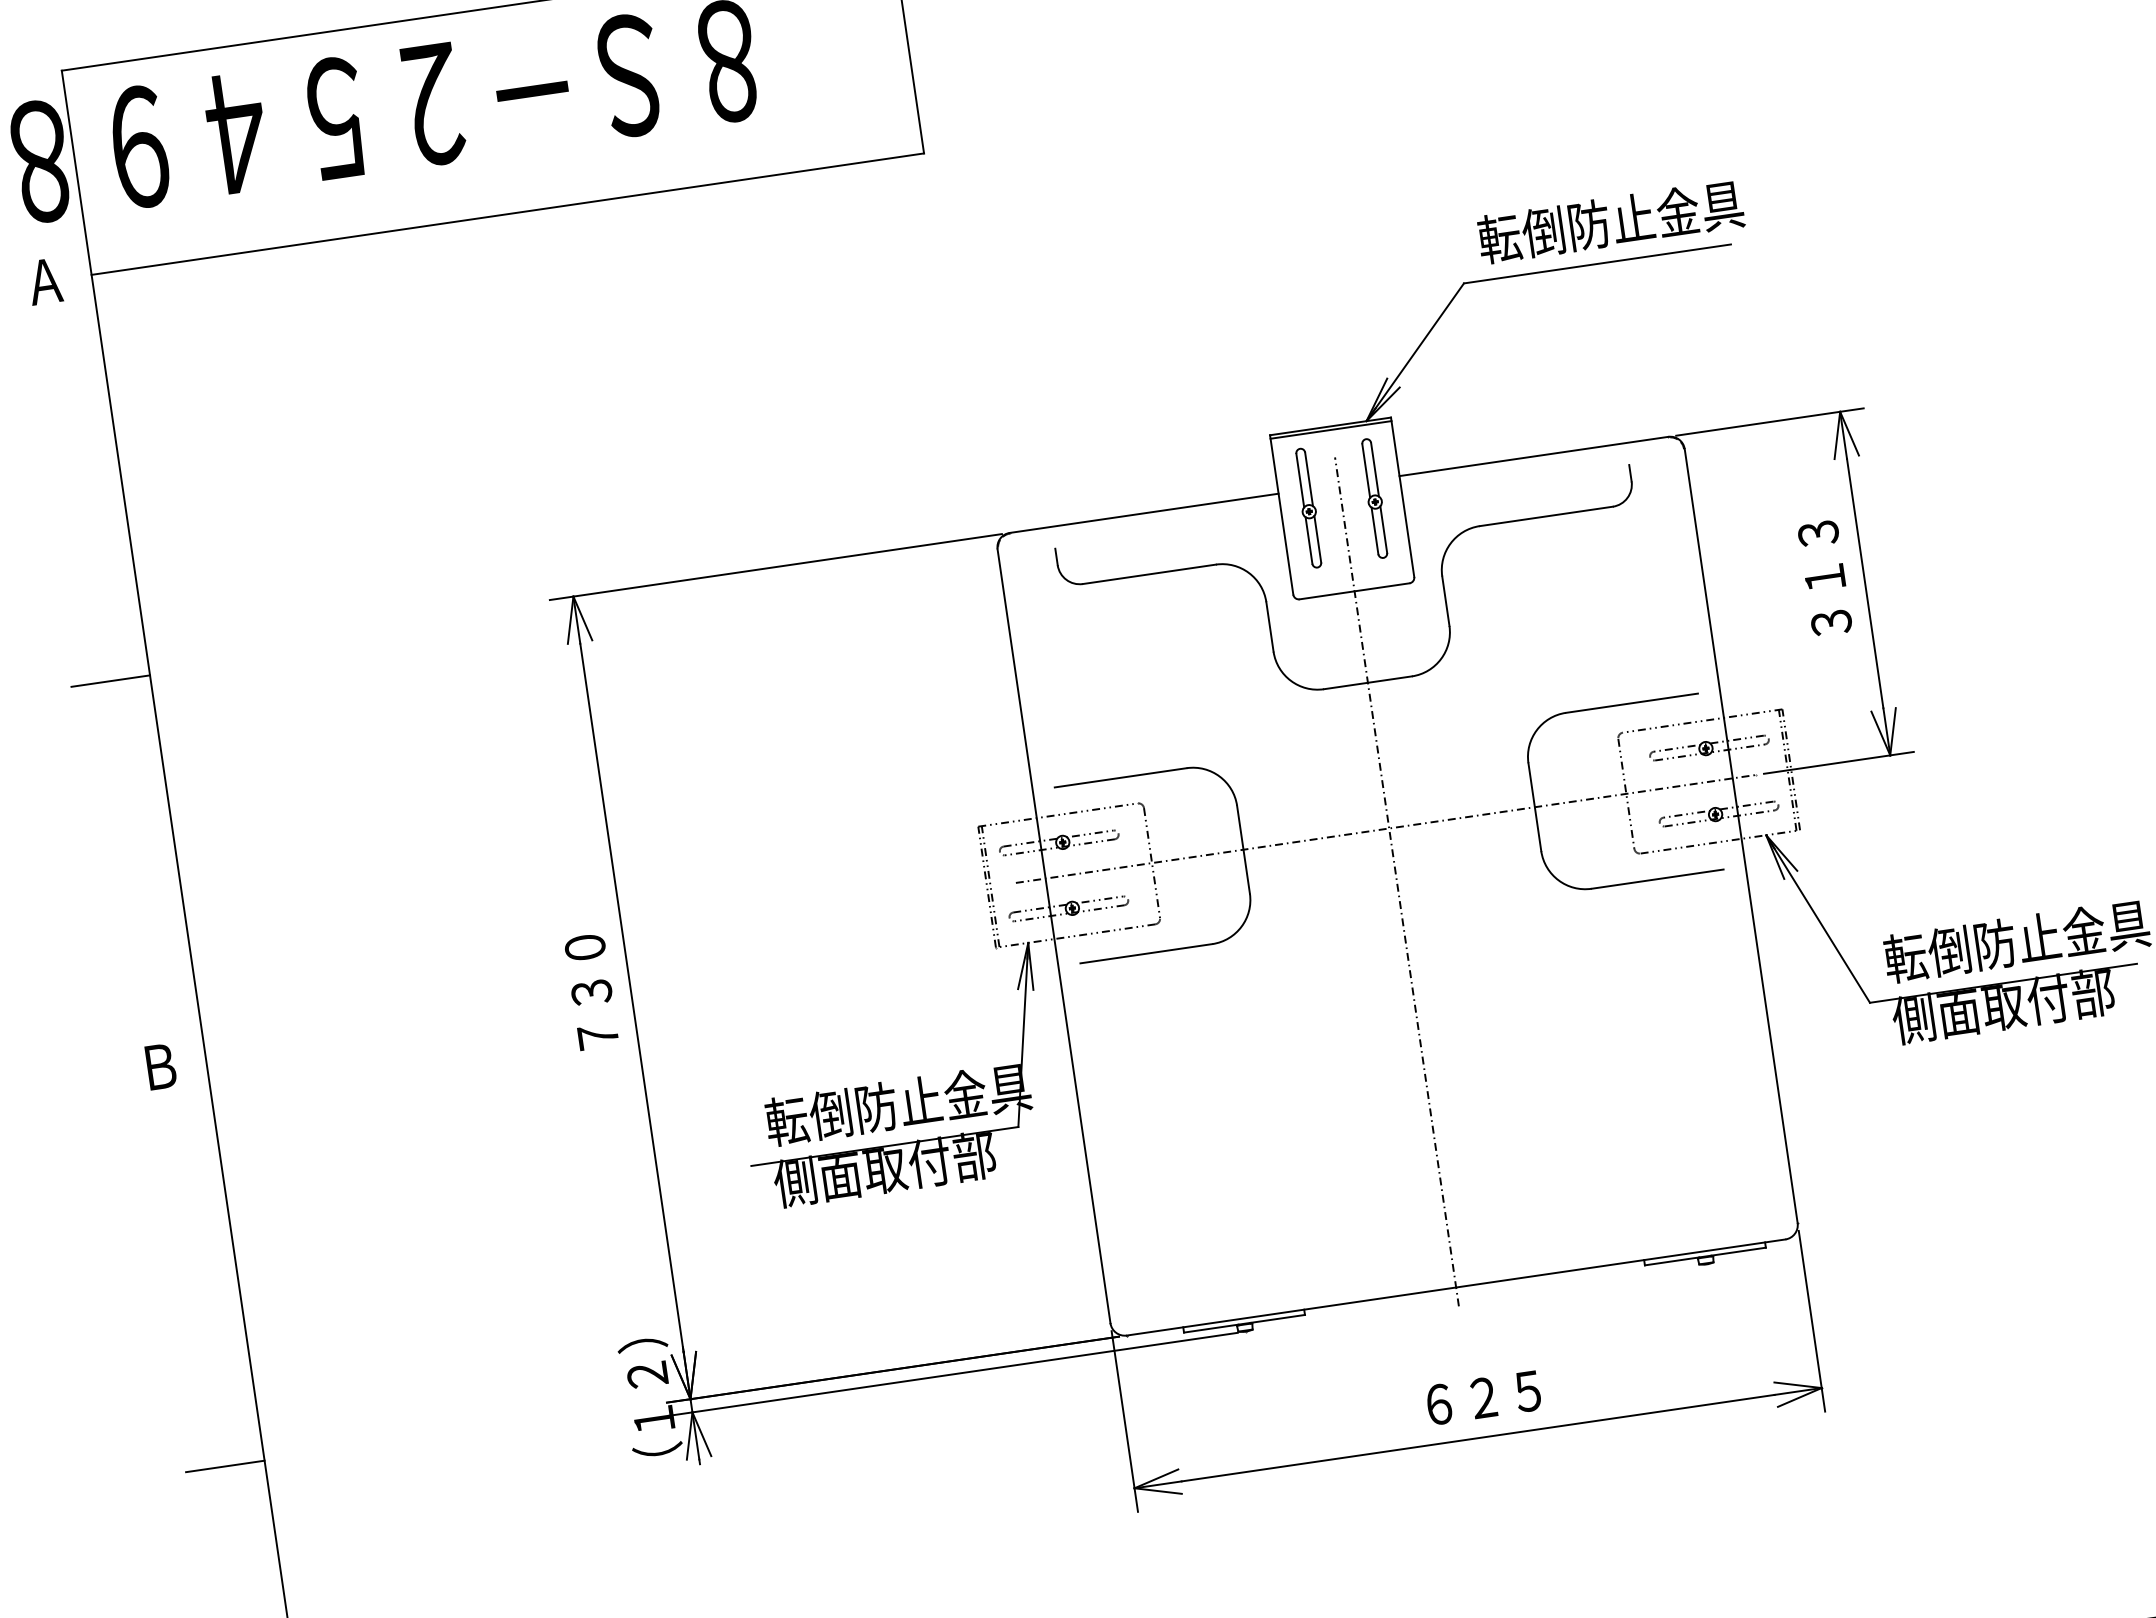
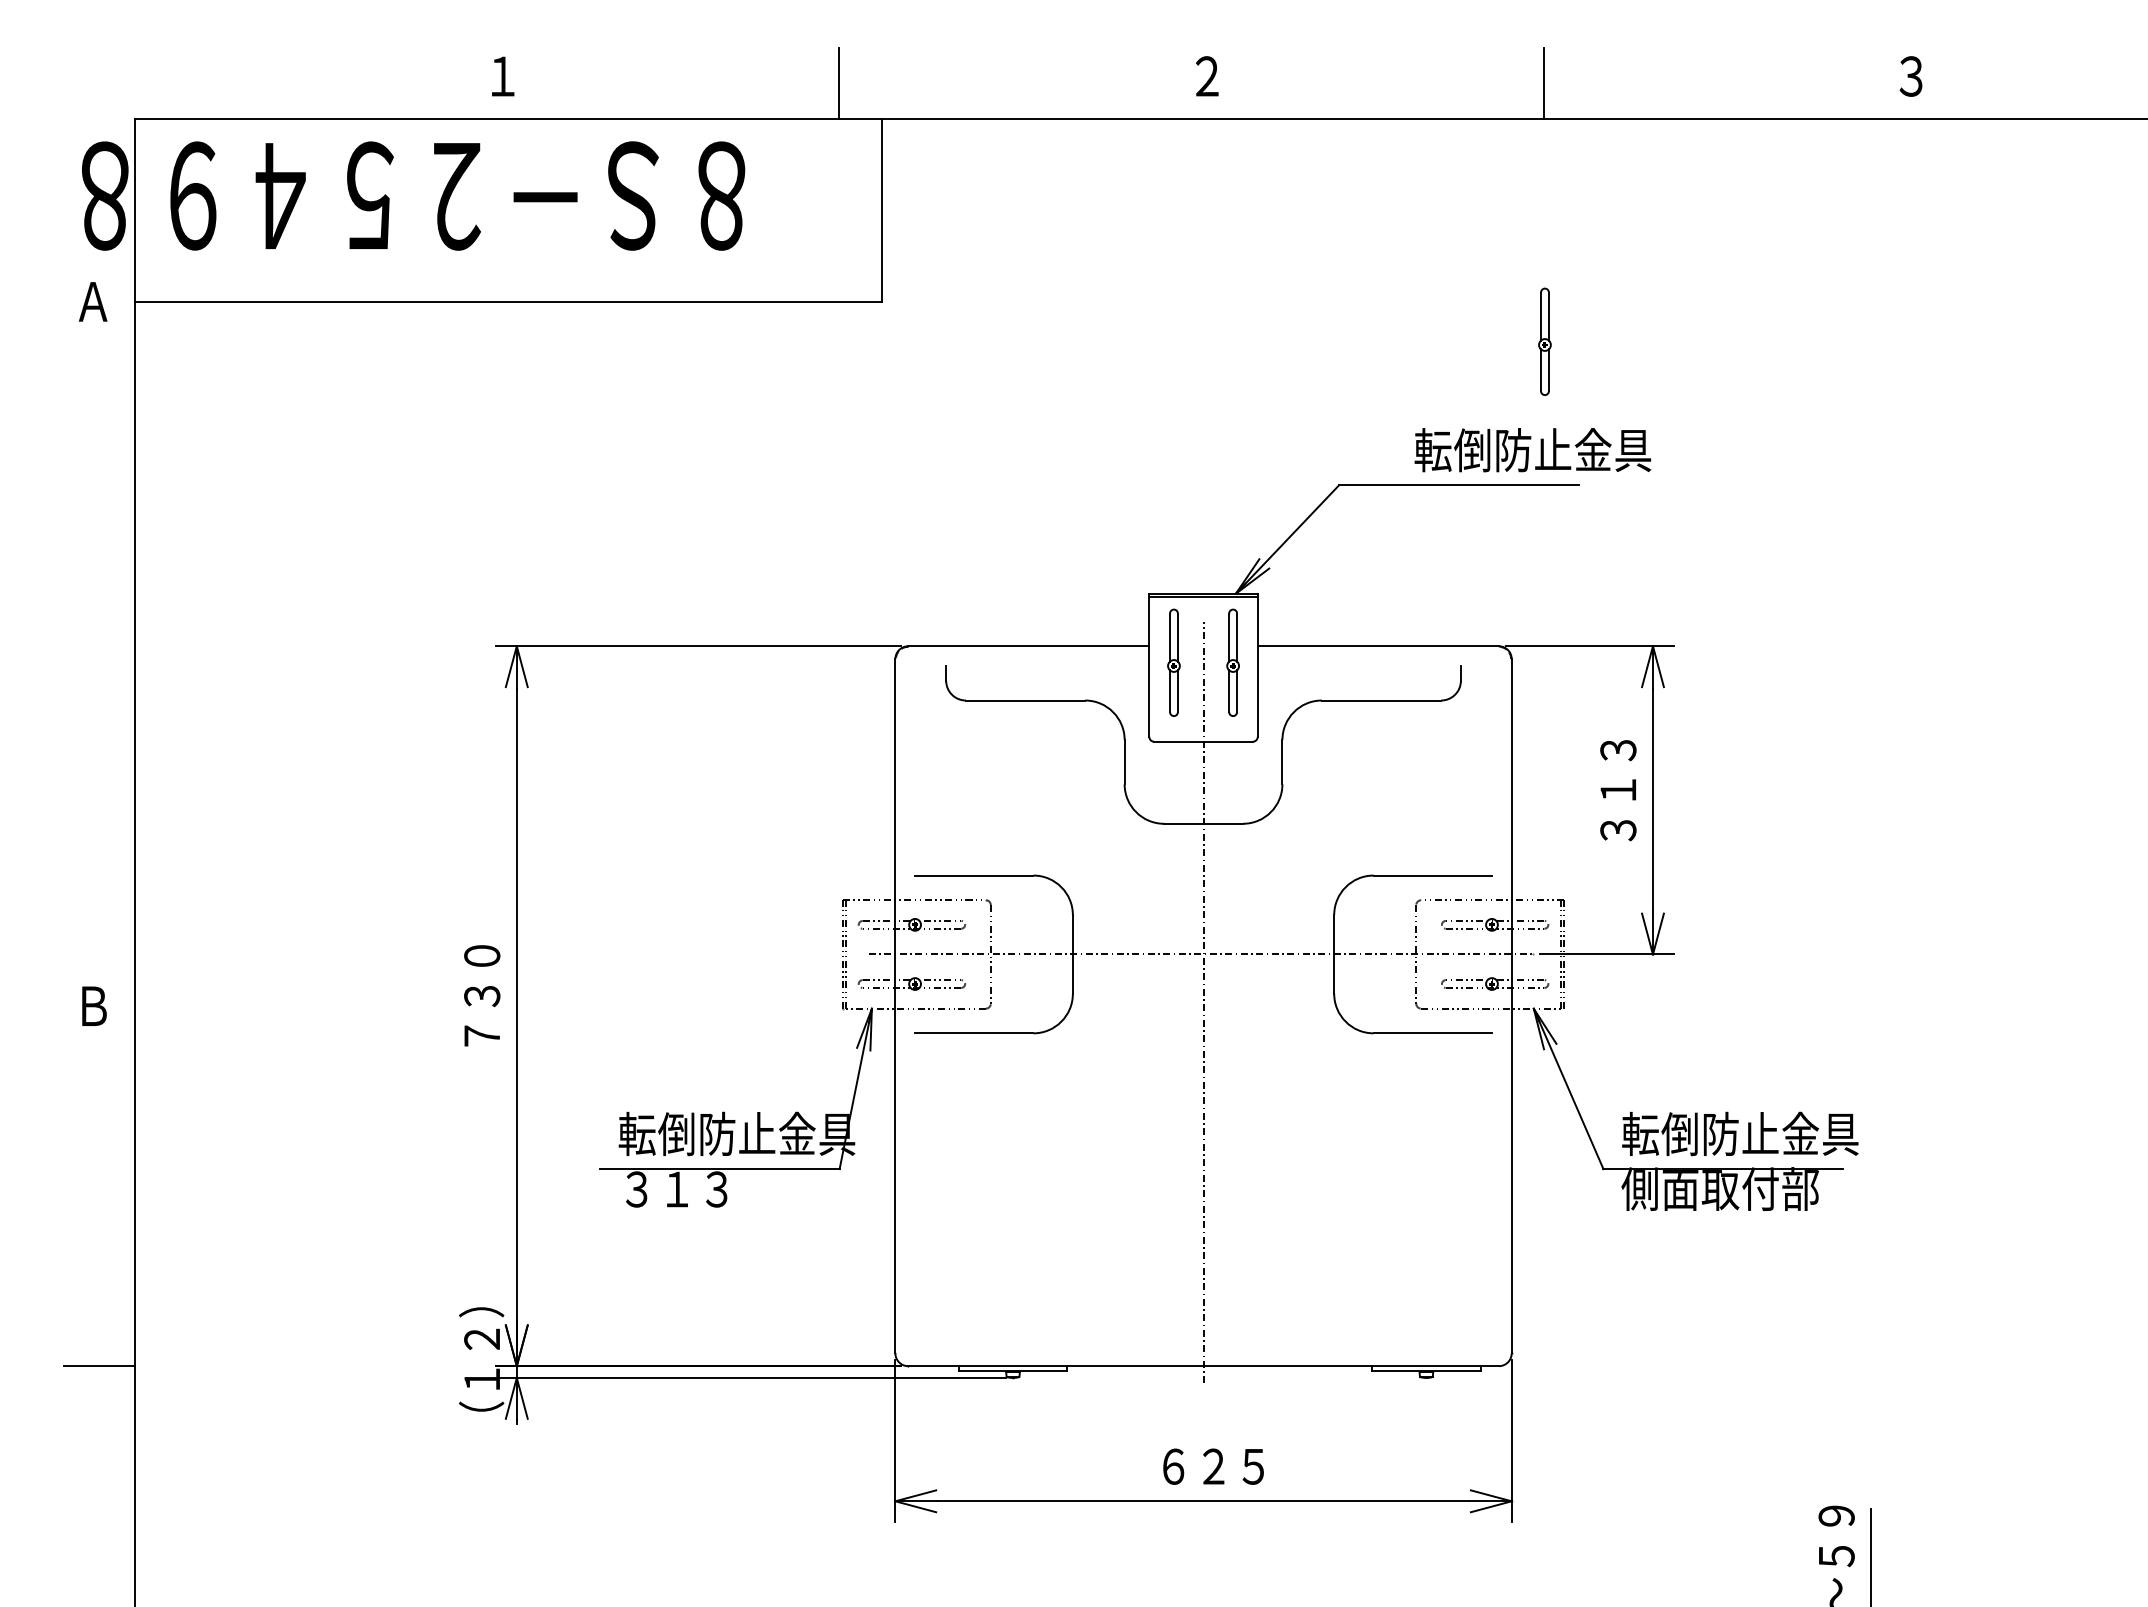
part: (1669, 89) -> (1544, 341), added
text: (1610, 222) -> (1532, 450), moved
line: (110, 681) -> (99, 661), removed
text: (884, 1168) -> (716, 1188), 側面取付部 -> ３１３

